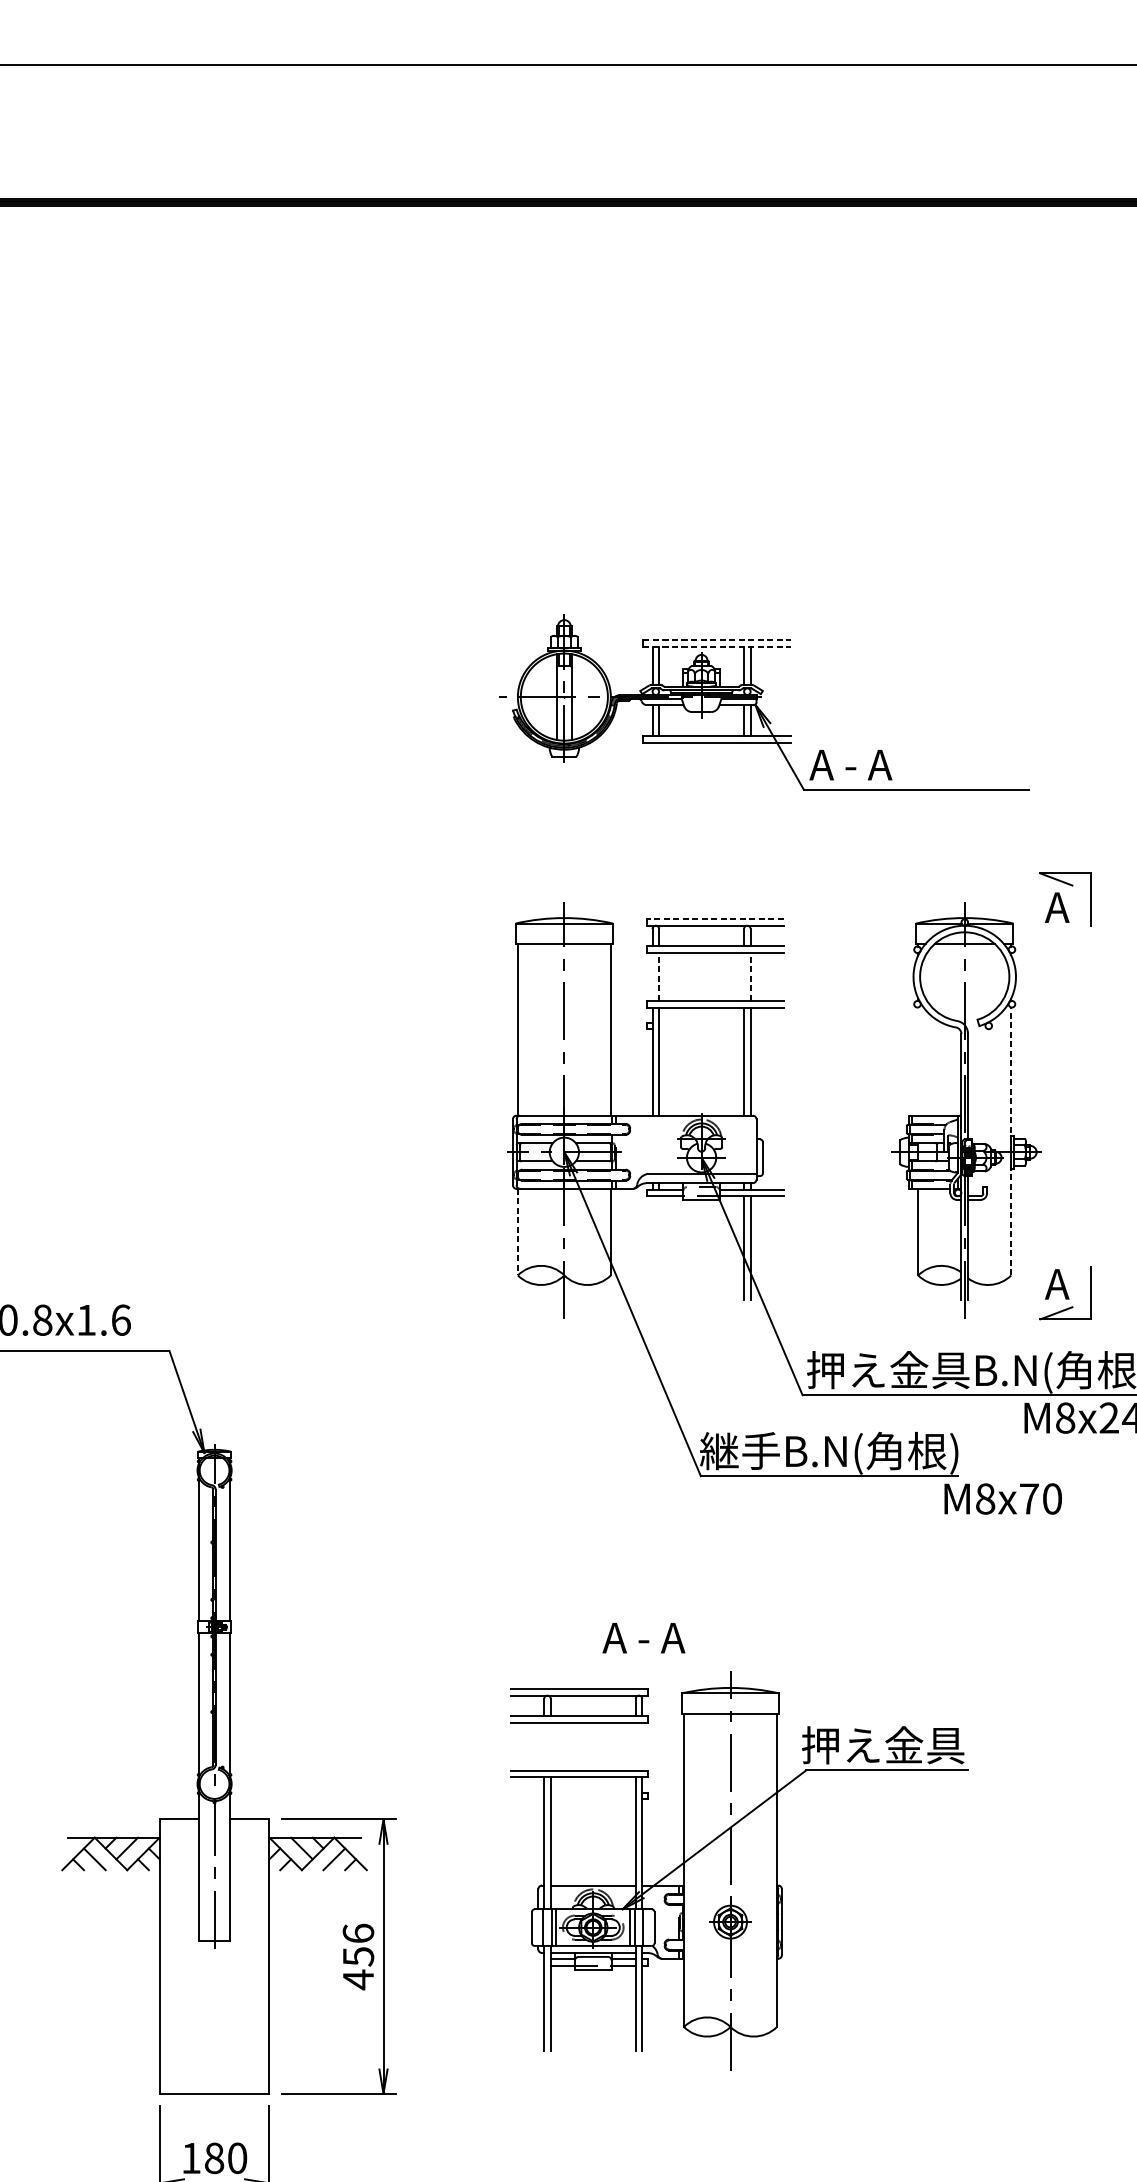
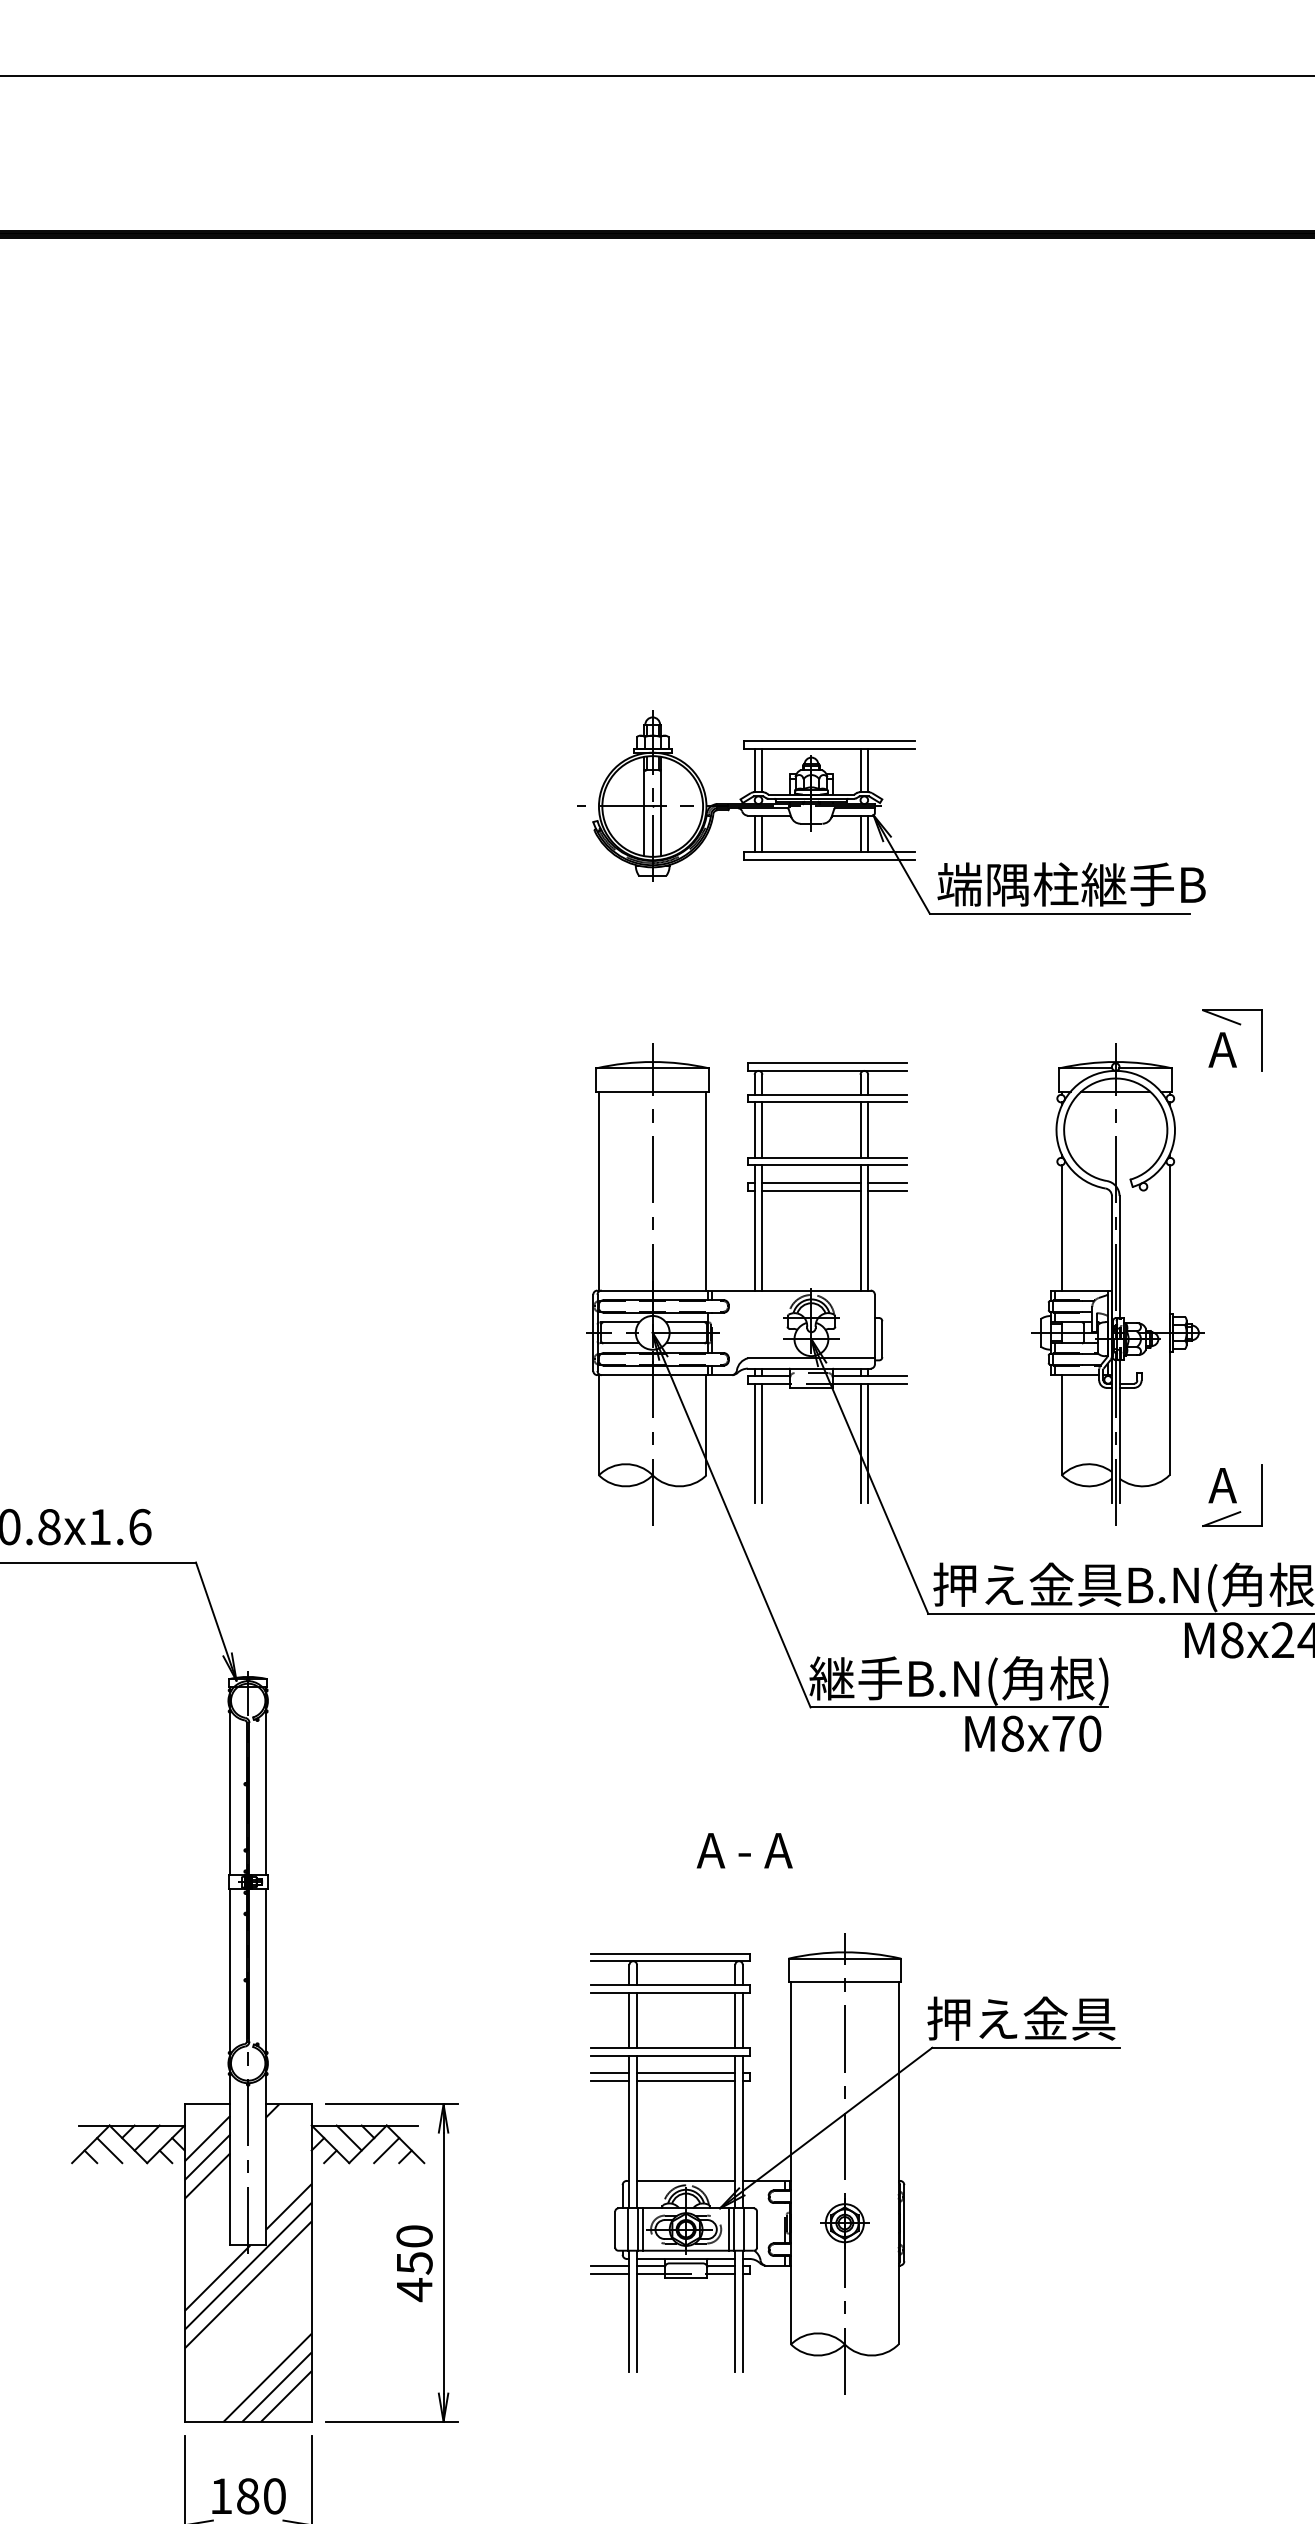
line: (718, 640) -> (830, 741), dashed -> solid
line: (718, 646) -> (830, 748), dashed -> solid
text: (925, 764) -> (1070, 884), A - A -> 端隅柱継手B
line: (714, 919) -> (826, 1063), dashed -> solid
line: (652, 976) -> (754, 1129), added
line: (744, 976) -> (860, 1129), added
line: (659, 977) -> (762, 1130), dashed -> solid
line: (750, 977) -> (868, 1130), dashed -> solid
line: (701, 1022) -> (811, 1182), added
line: (767, 1022) -> (887, 1182), added
line: (701, 1029) -> (811, 1190), added
line: (767, 1029) -> (887, 1190), added
line: (918, 1061) -> (1062, 1227), added
line: (1011, 1141) -> (1169, 1320), dashed -> solid
line: (517, 1232) -> (598, 1425), dashed -> solid
line: (652, 1247) -> (754, 1443), added
line: (659, 1247) -> (762, 1443), added
text: (1003, 1498) -> (1033, 1733), moved
text: (643, 1637) -> (744, 1850), moved
line: (544, 1746) -> (629, 2020), added
line: (551, 1746) -> (637, 2020), added
line: (635, 1746) -> (735, 2020), added
line: (641, 1746) -> (742, 2020), added
line: (526, 1792) -> (609, 2073), added
line: (593, 1792) -> (686, 2073), added
line: (526, 1798) -> (609, 2080), added
line: (593, 1798) -> (686, 2080), added
text: (358, 1933) -> (414, 2236), 456 -> 450
hatch: (213, 1956) -> (247, 2262), added
line: (526, 1959) -> (609, 2266), added
line: (526, 1965) -> (609, 2273), added

